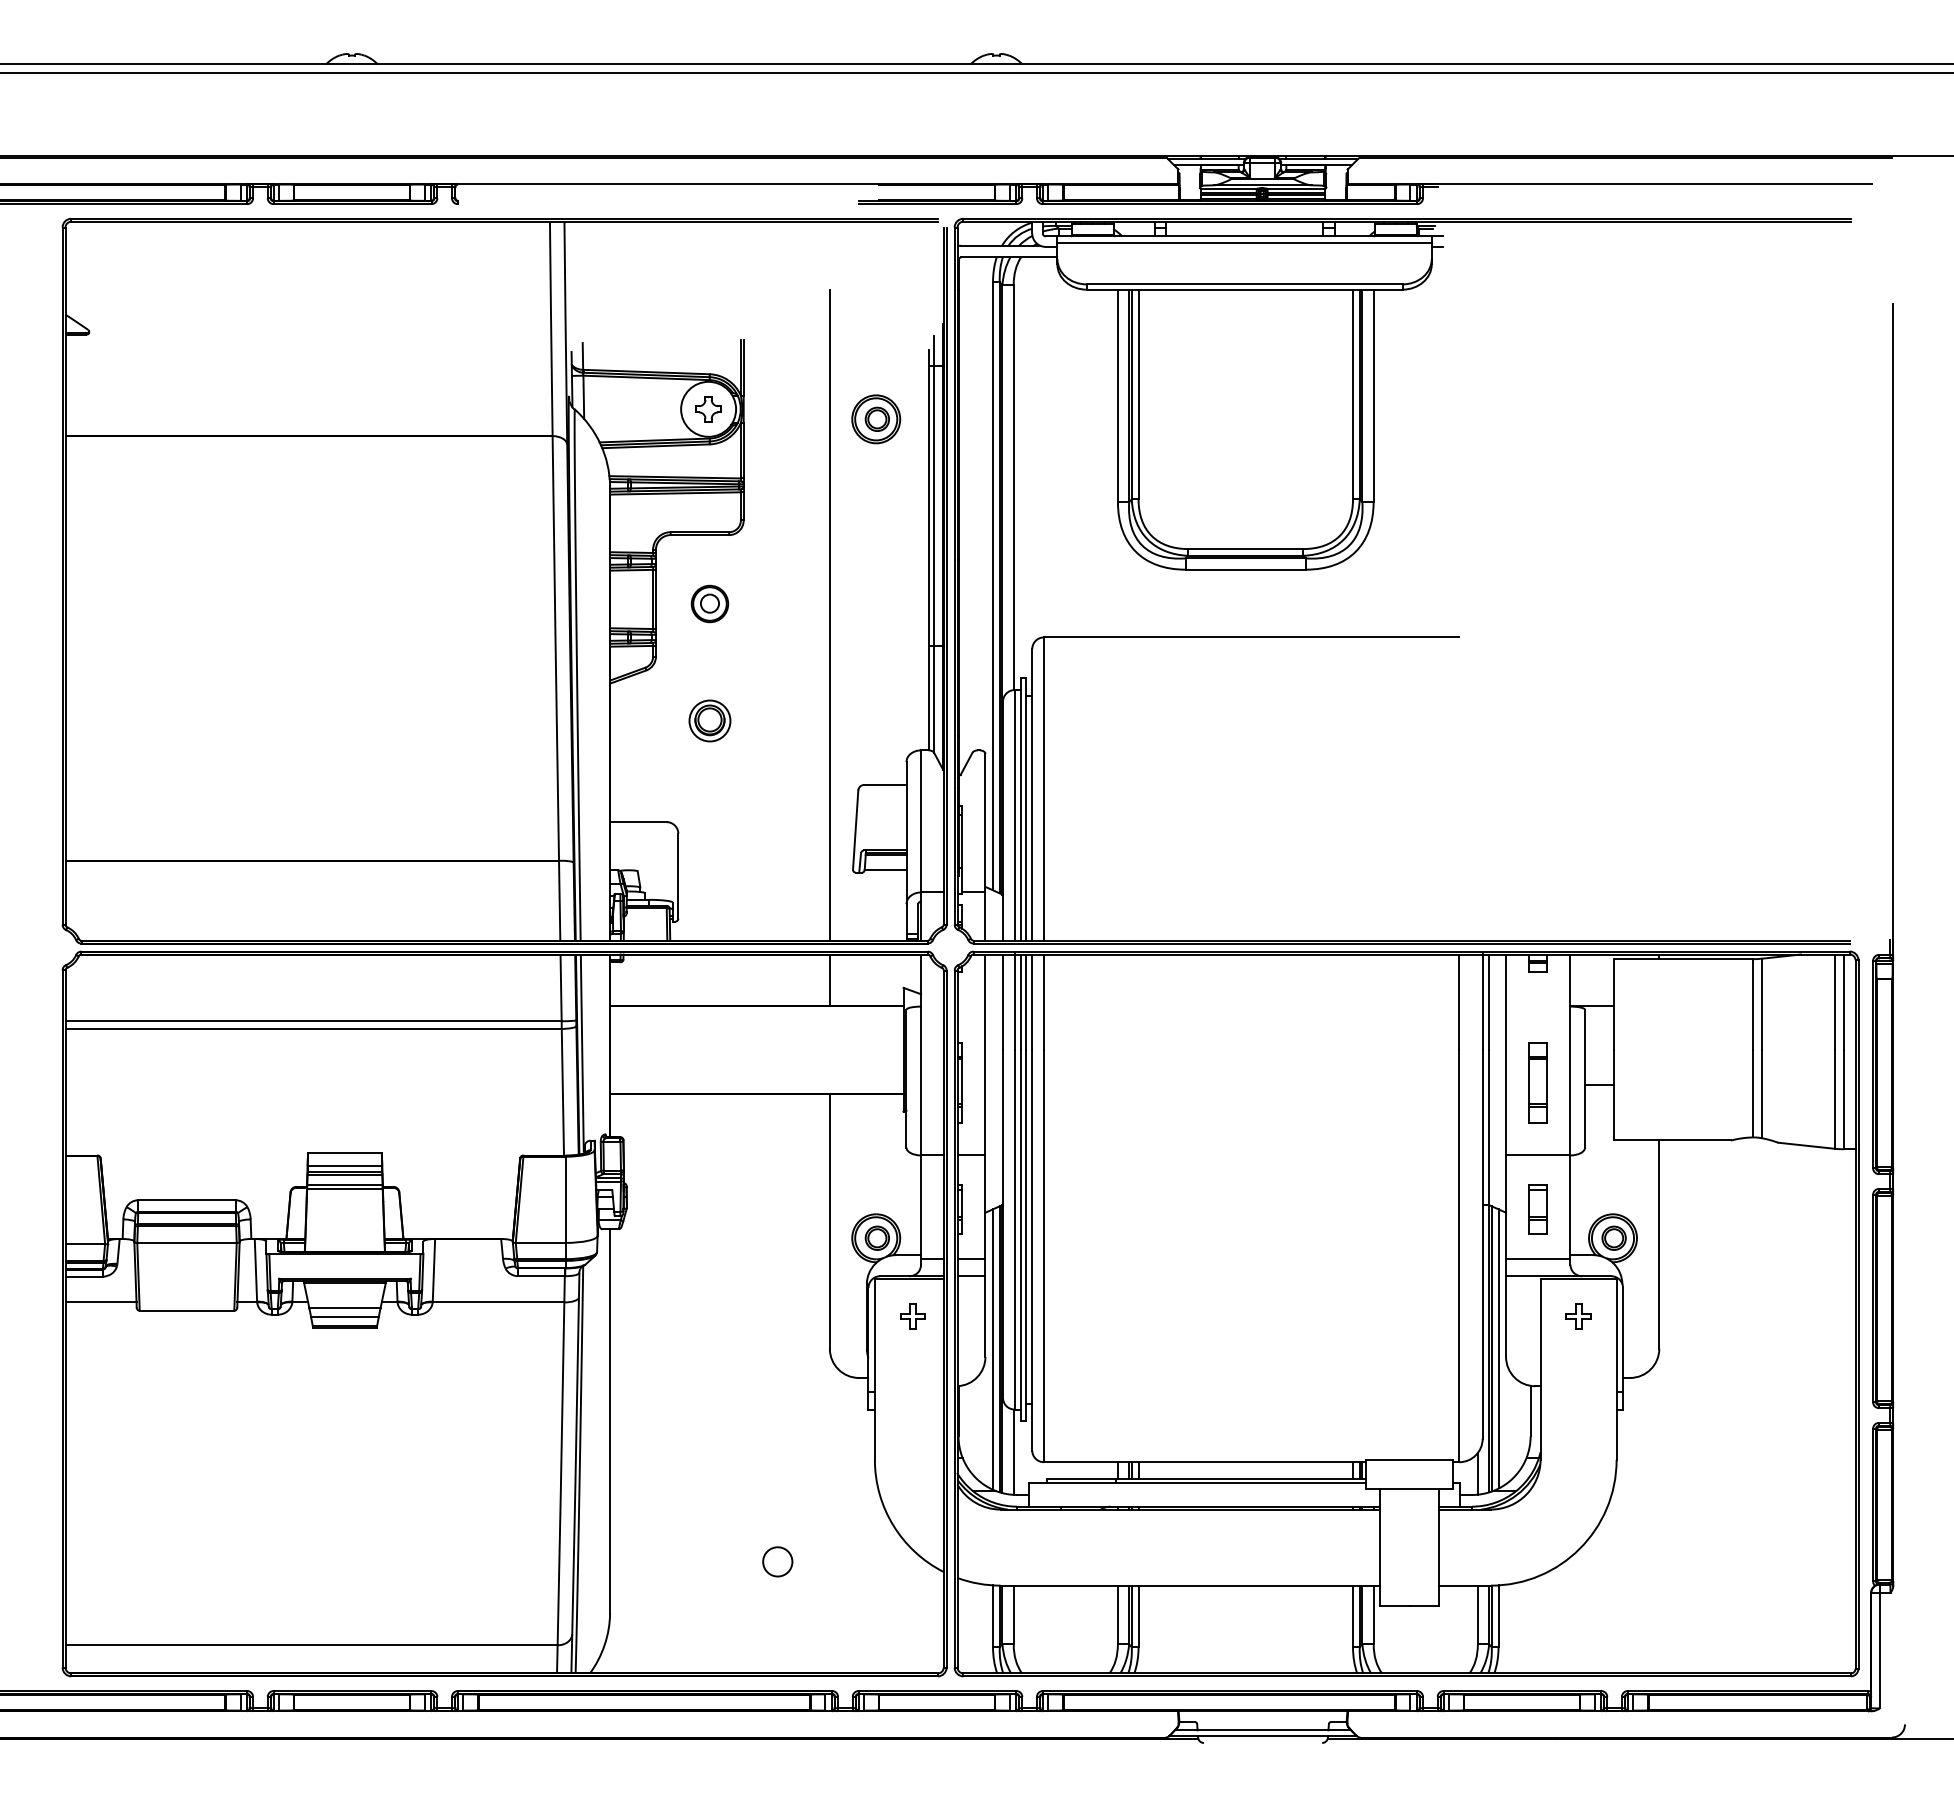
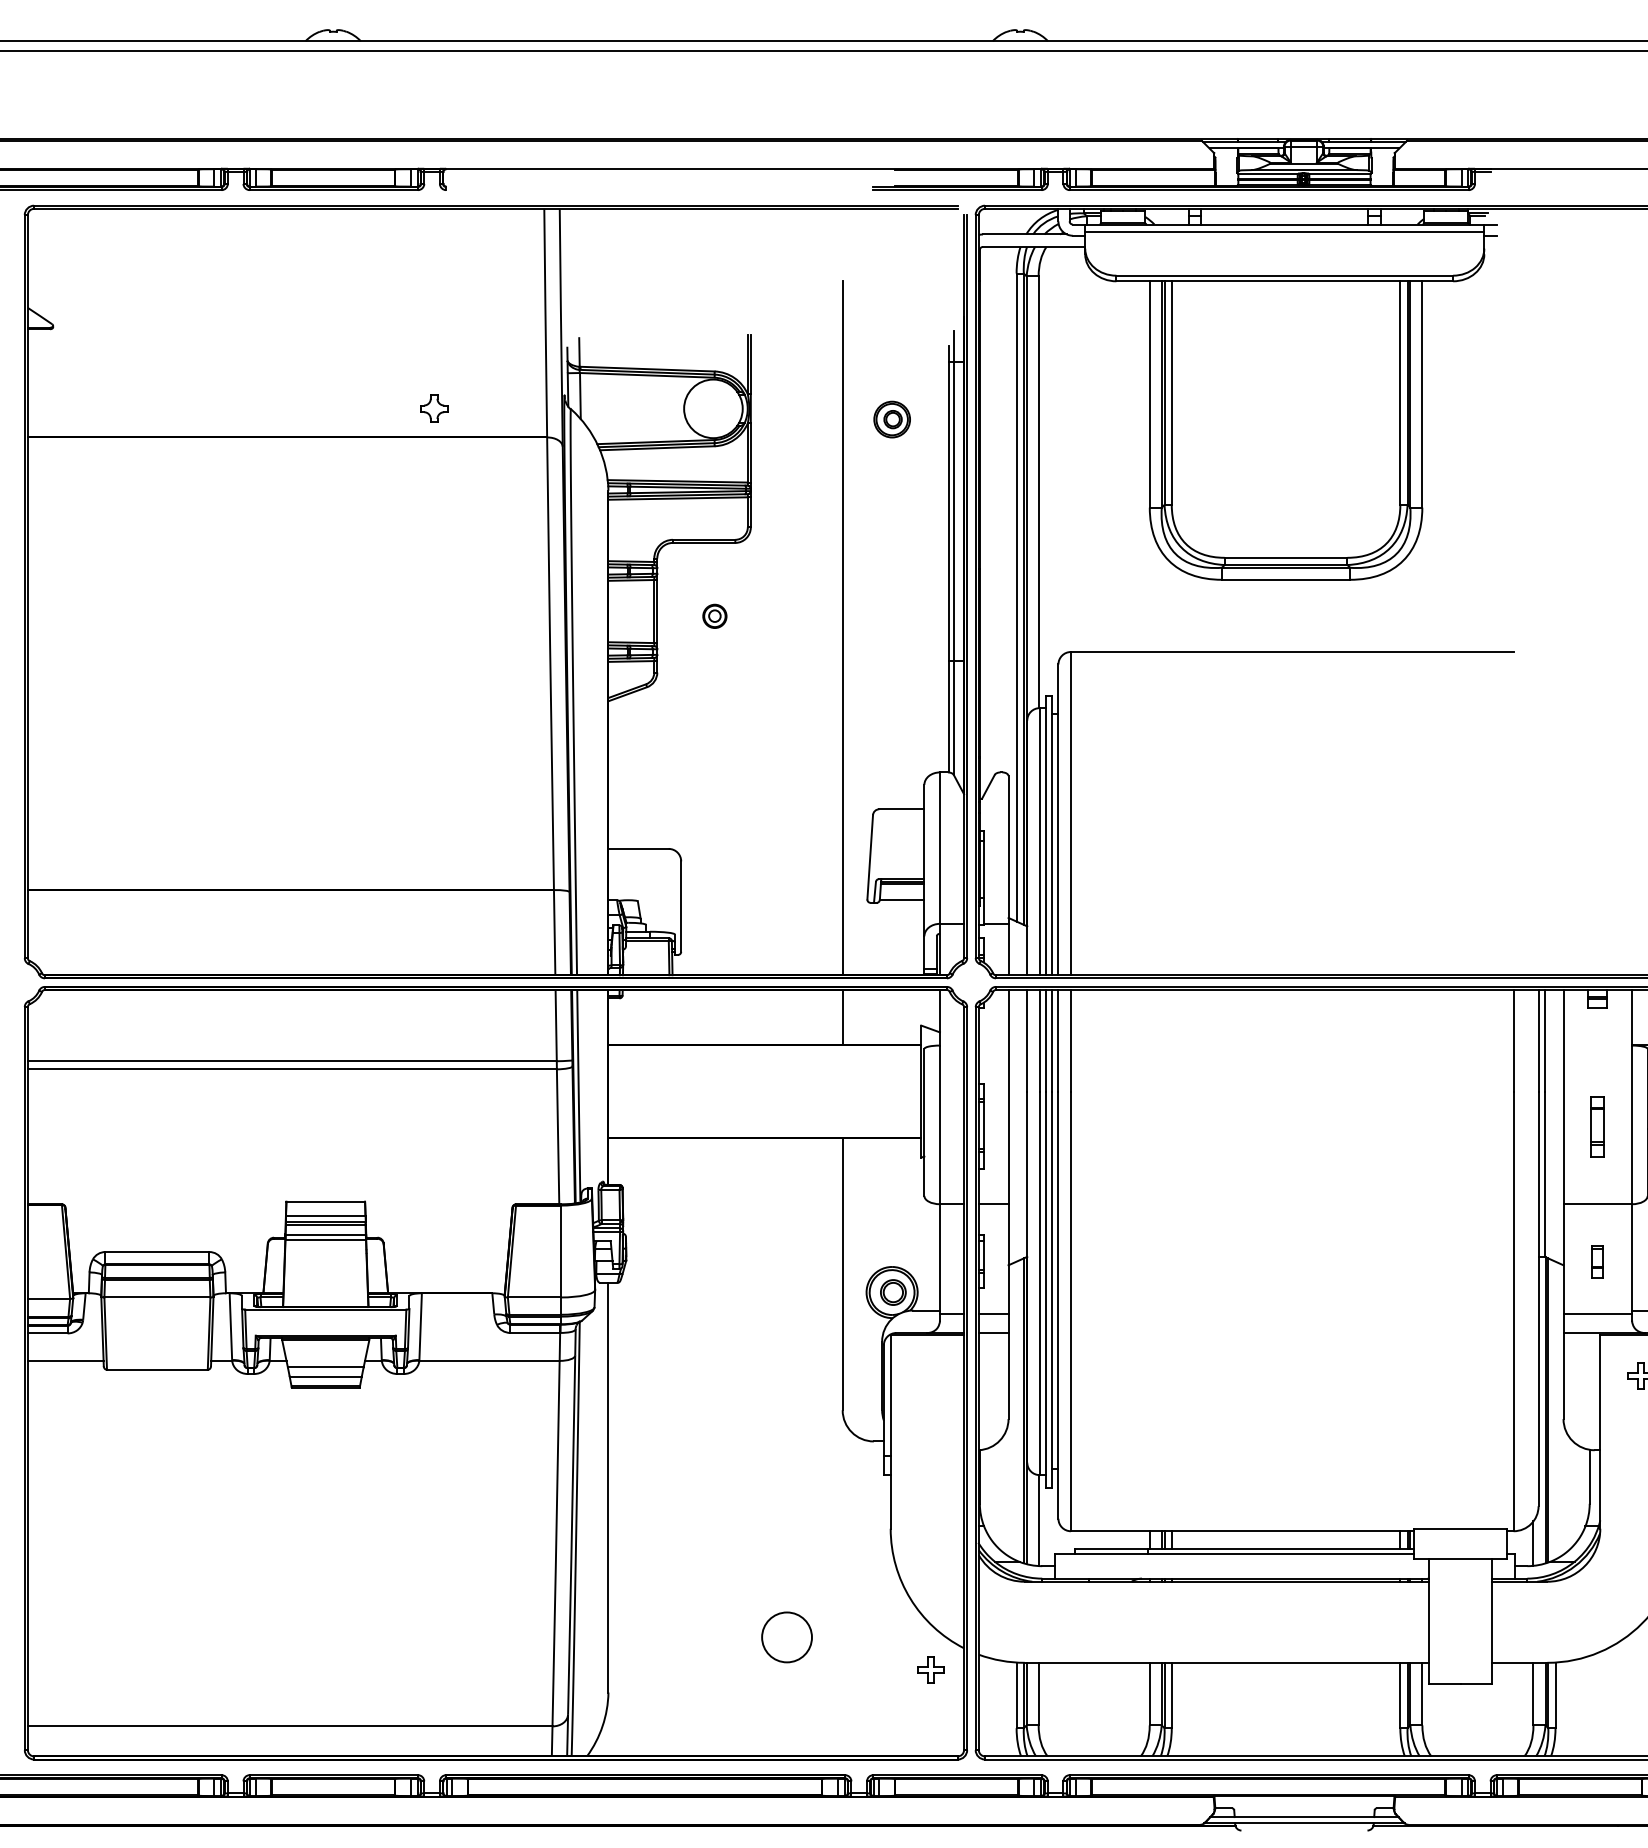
part: (708, 409) -> (434, 409), moved
part: (876, 419) -> (892, 419), size x0.7
part: (709, 603) -> (714, 615), size x0.6
part: (709, 720) -> (714, 740), removed
part: (1537, 1082) -> (1597, 1126), size x0.7
part: (1537, 1209) -> (1597, 1261), size x0.6
part: (912, 1316) -> (930, 1670), moved
line: (1498, 1348) -> (1555, 1410), removed
line: (993, 1349) -> (1017, 1411), removed
circle: (777, 1561) -> (786, 1637), size x1.6

